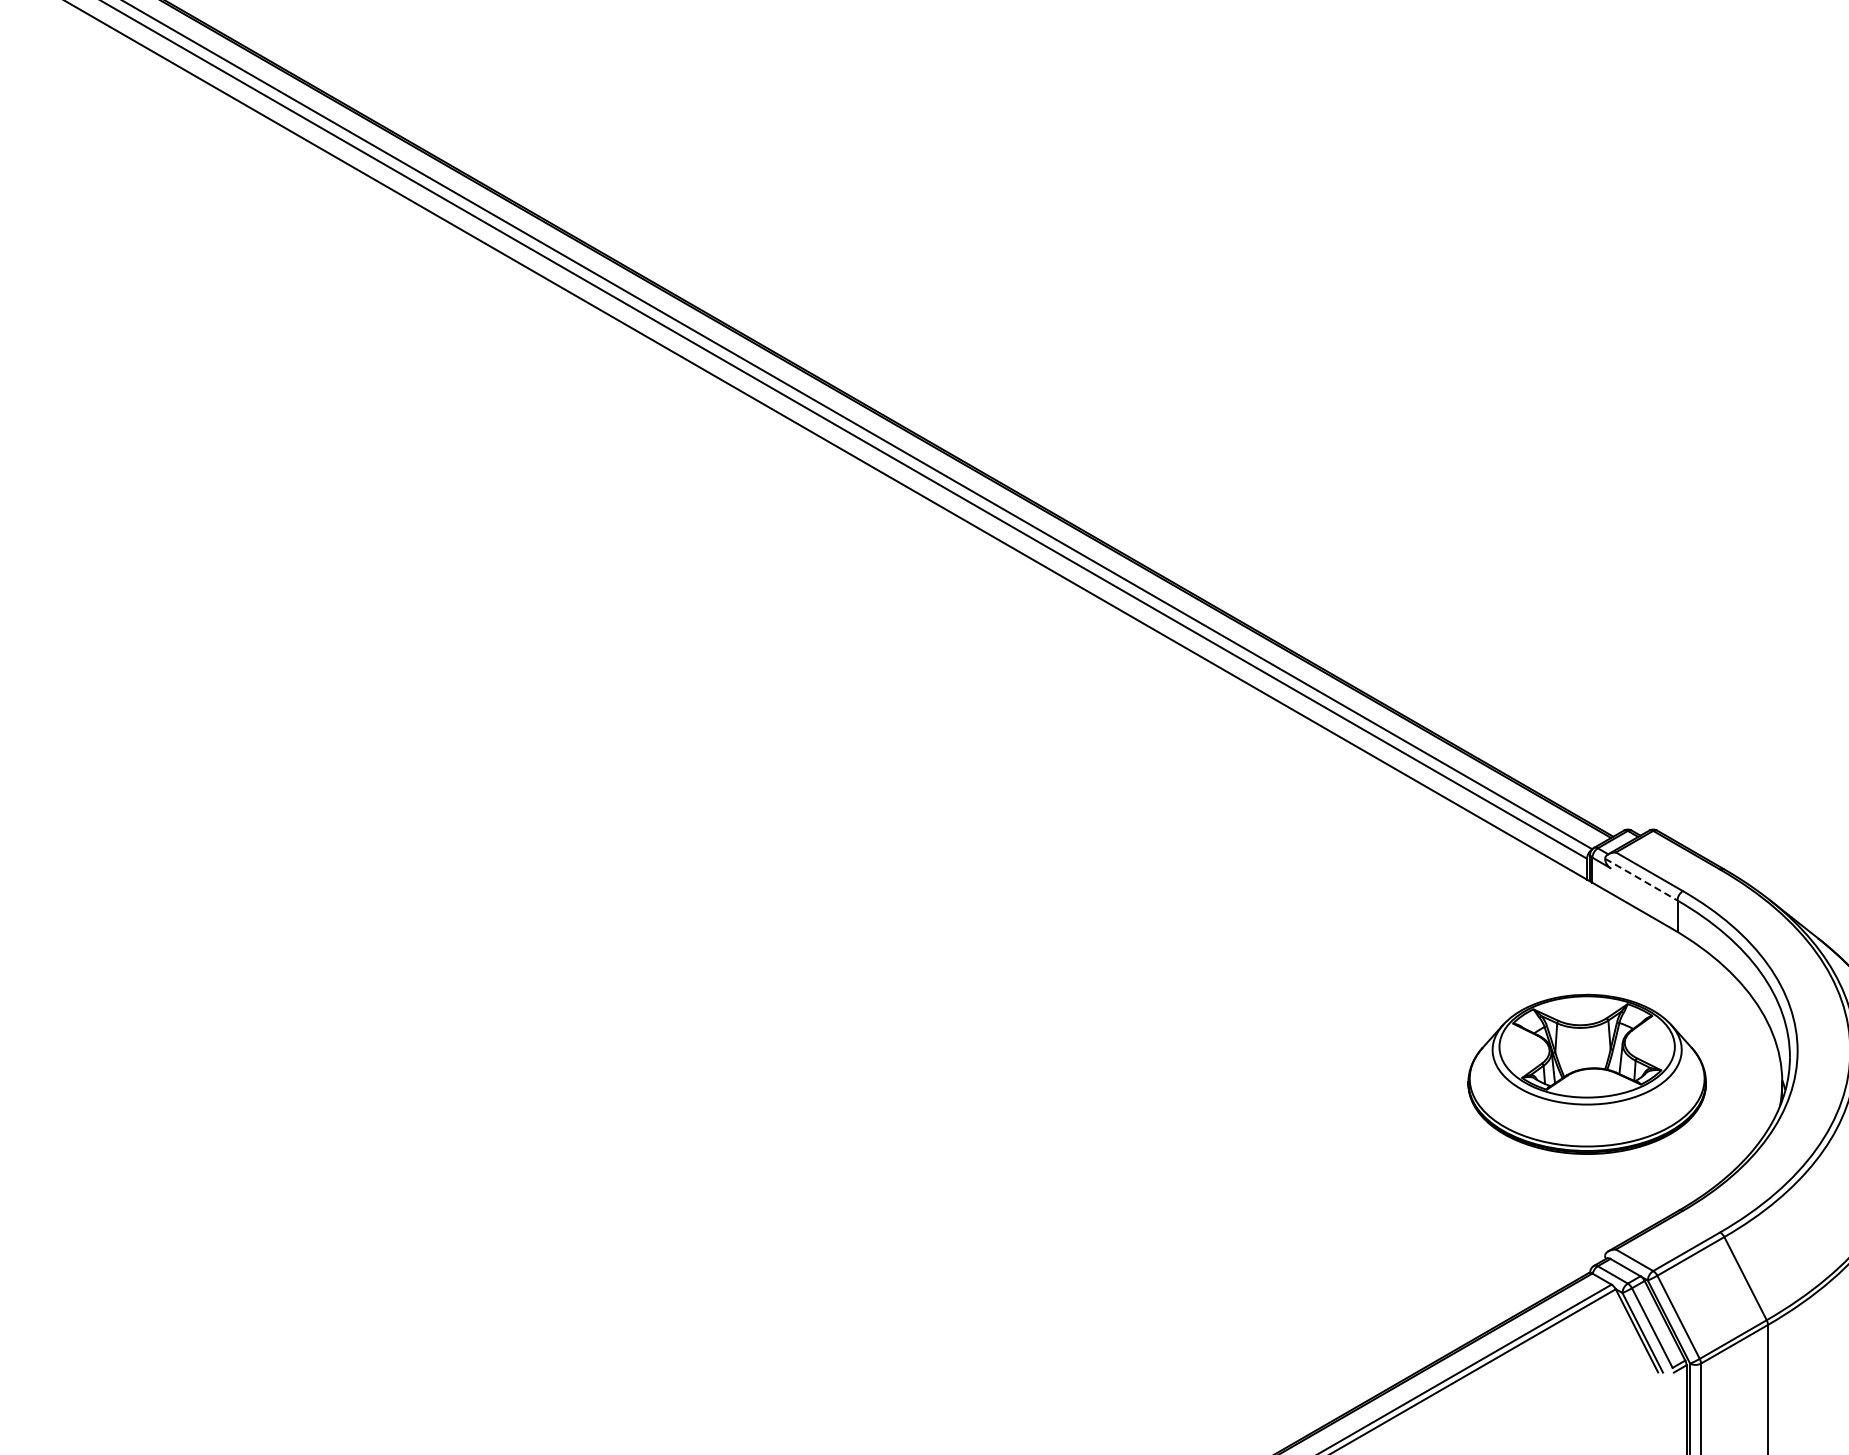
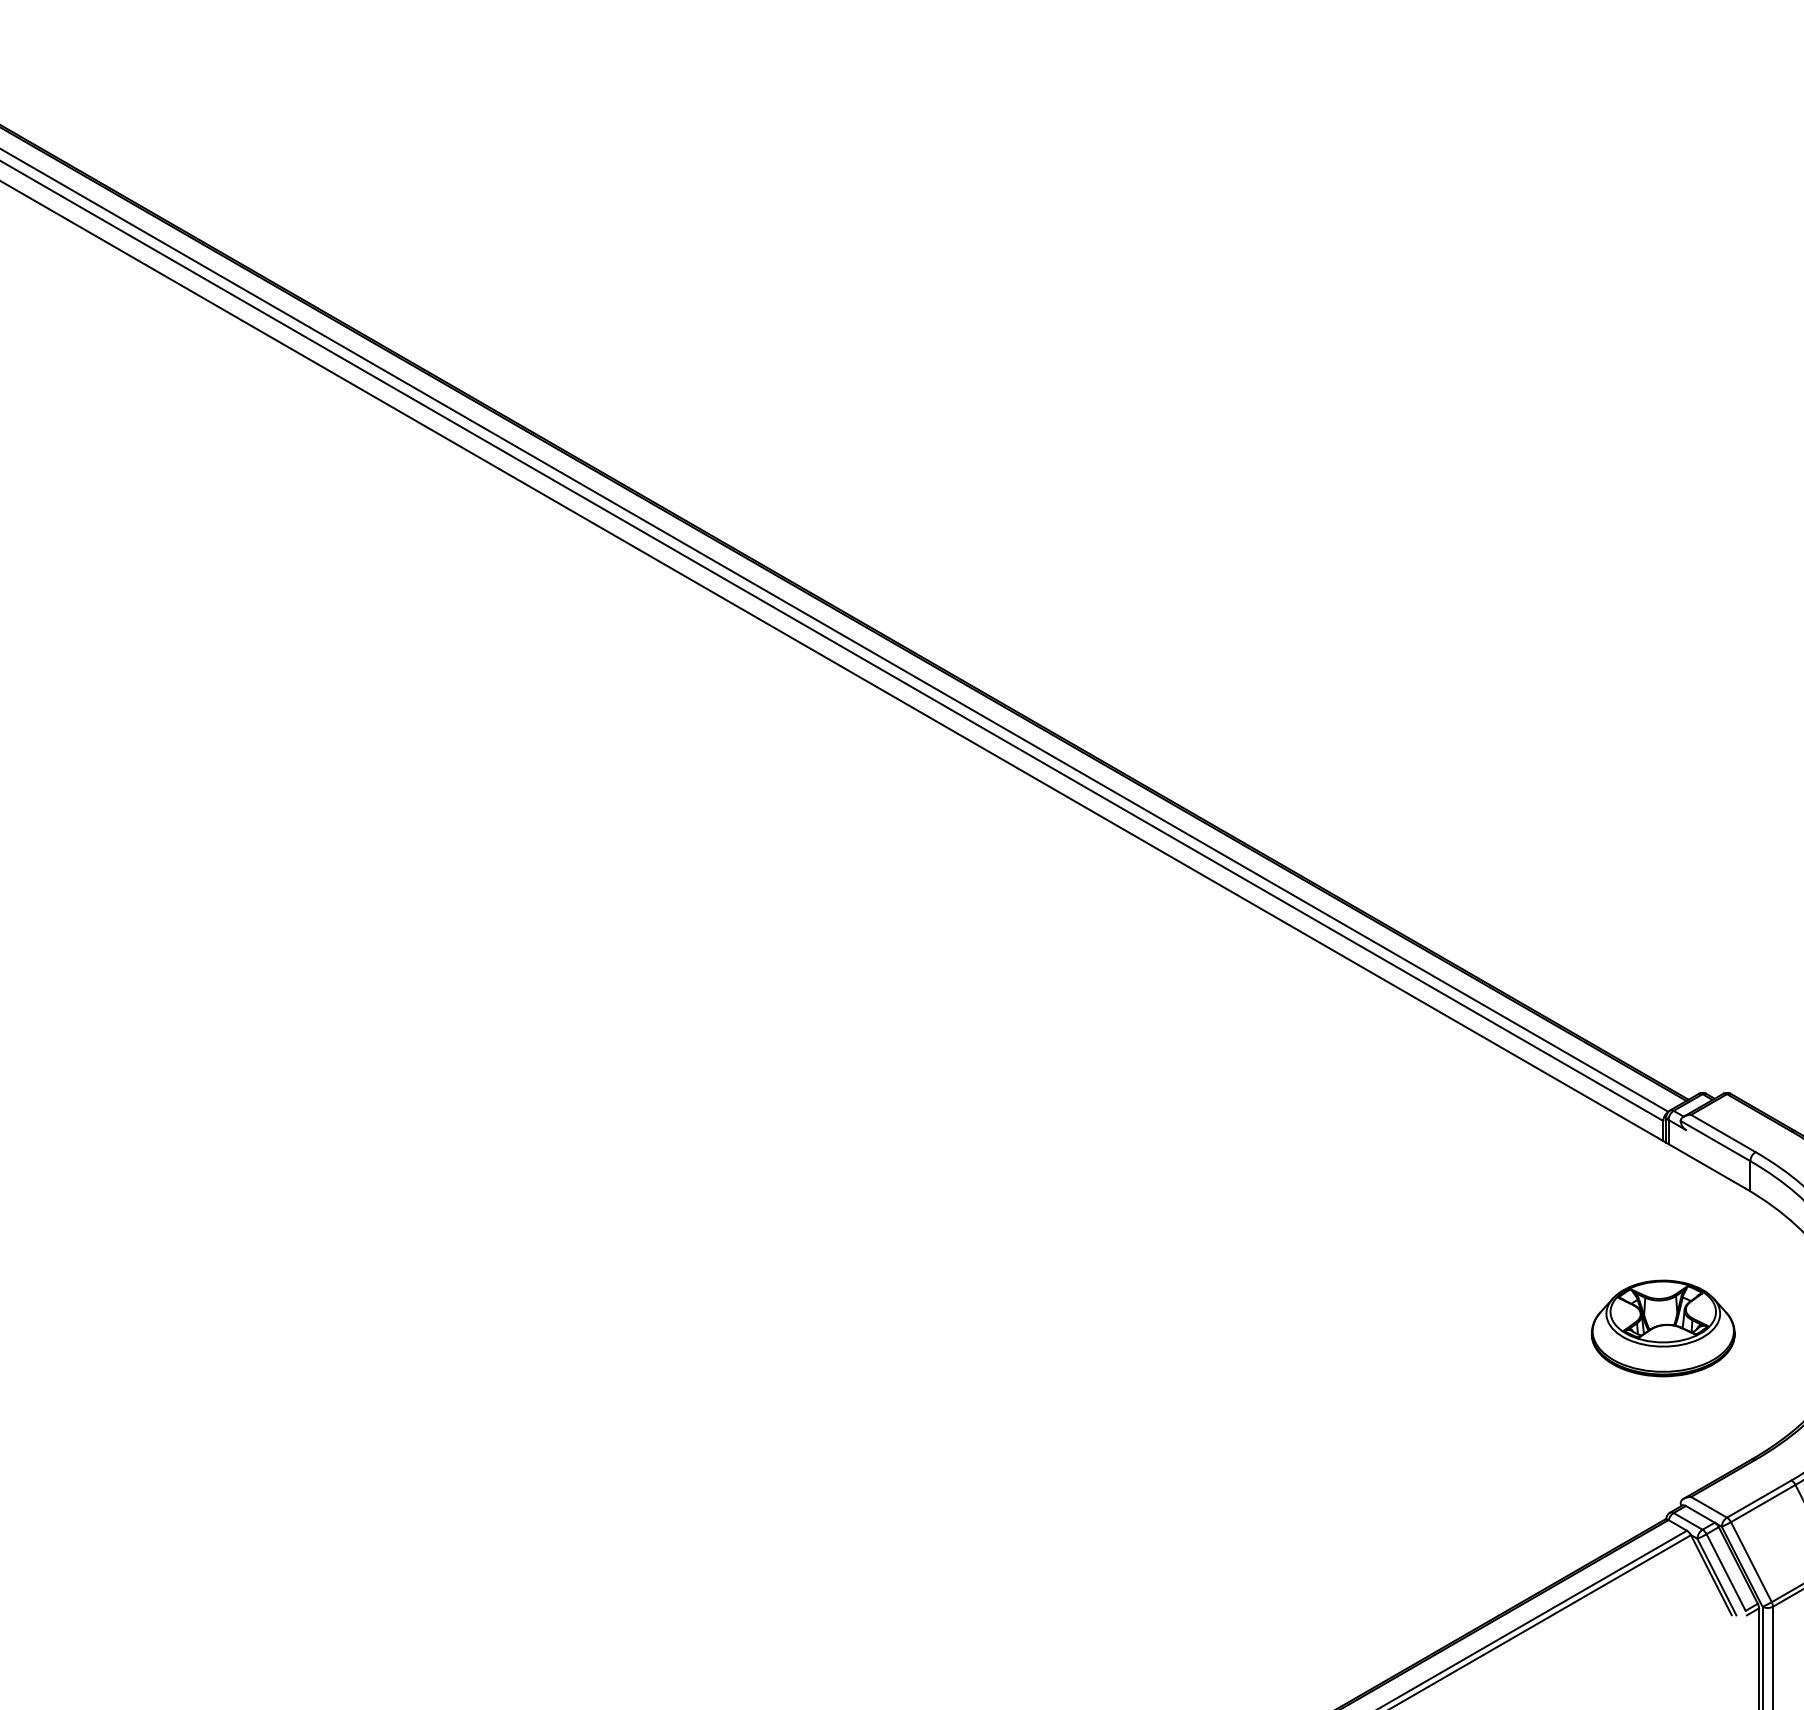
line: (1641, 880) -> (1715, 1141), dashed -> solid
part: (1586, 1074) -> (1662, 1328), size x0.62

